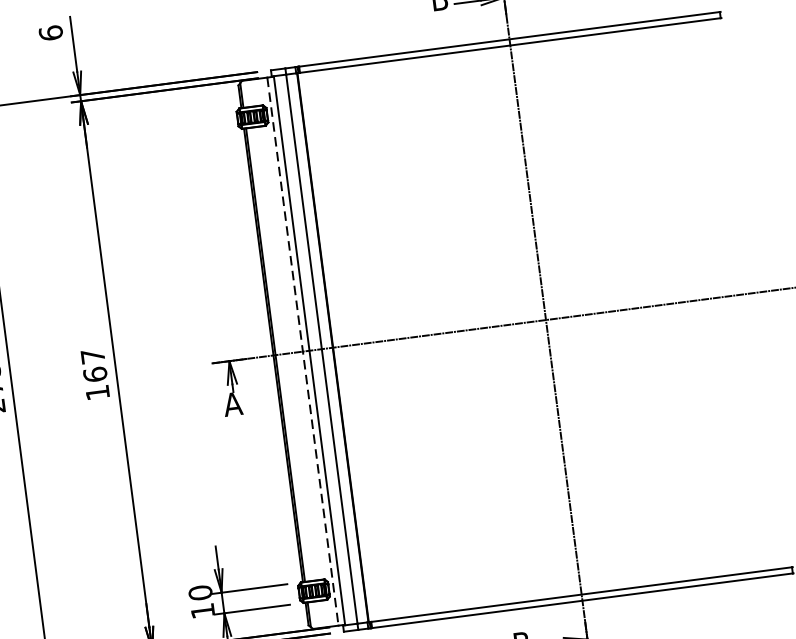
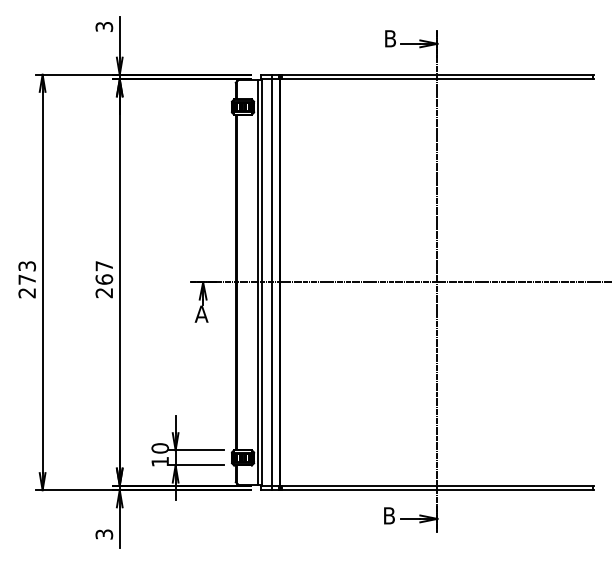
text: (51, 32) -> (104, 26), 6 -> 3
line: (302, 351) -> (257, 282), dashed -> solid
text: (96, 393) -> (103, 293), 167 -> 267

